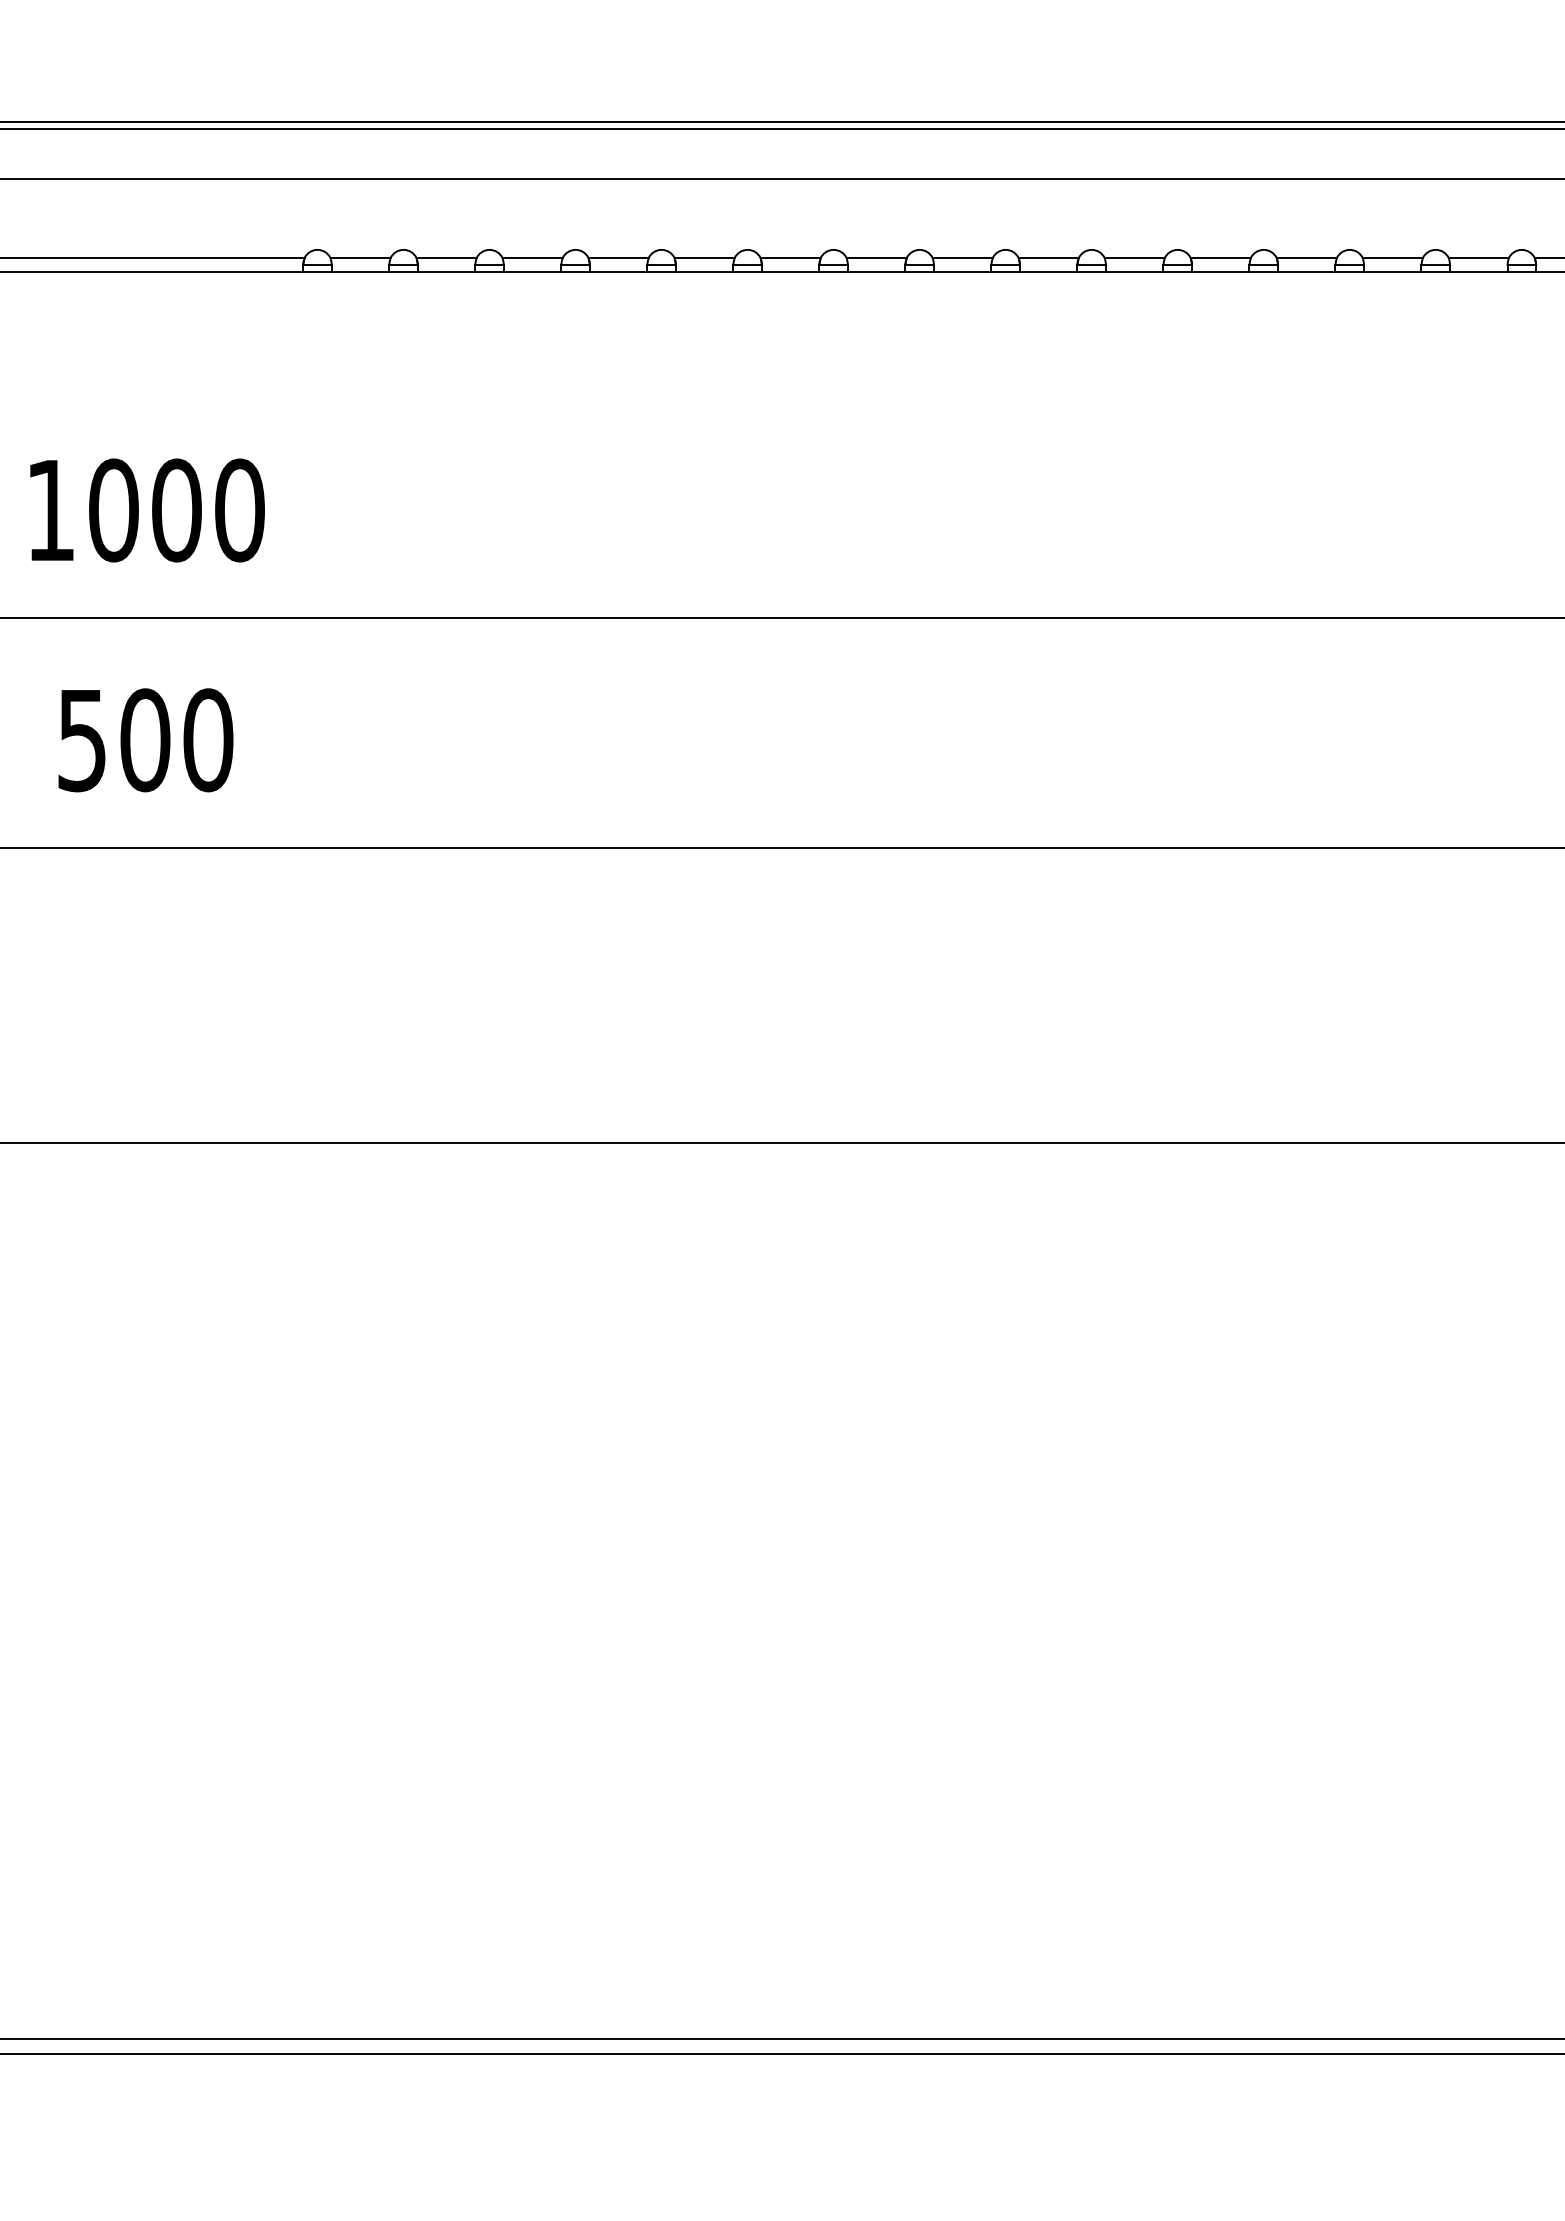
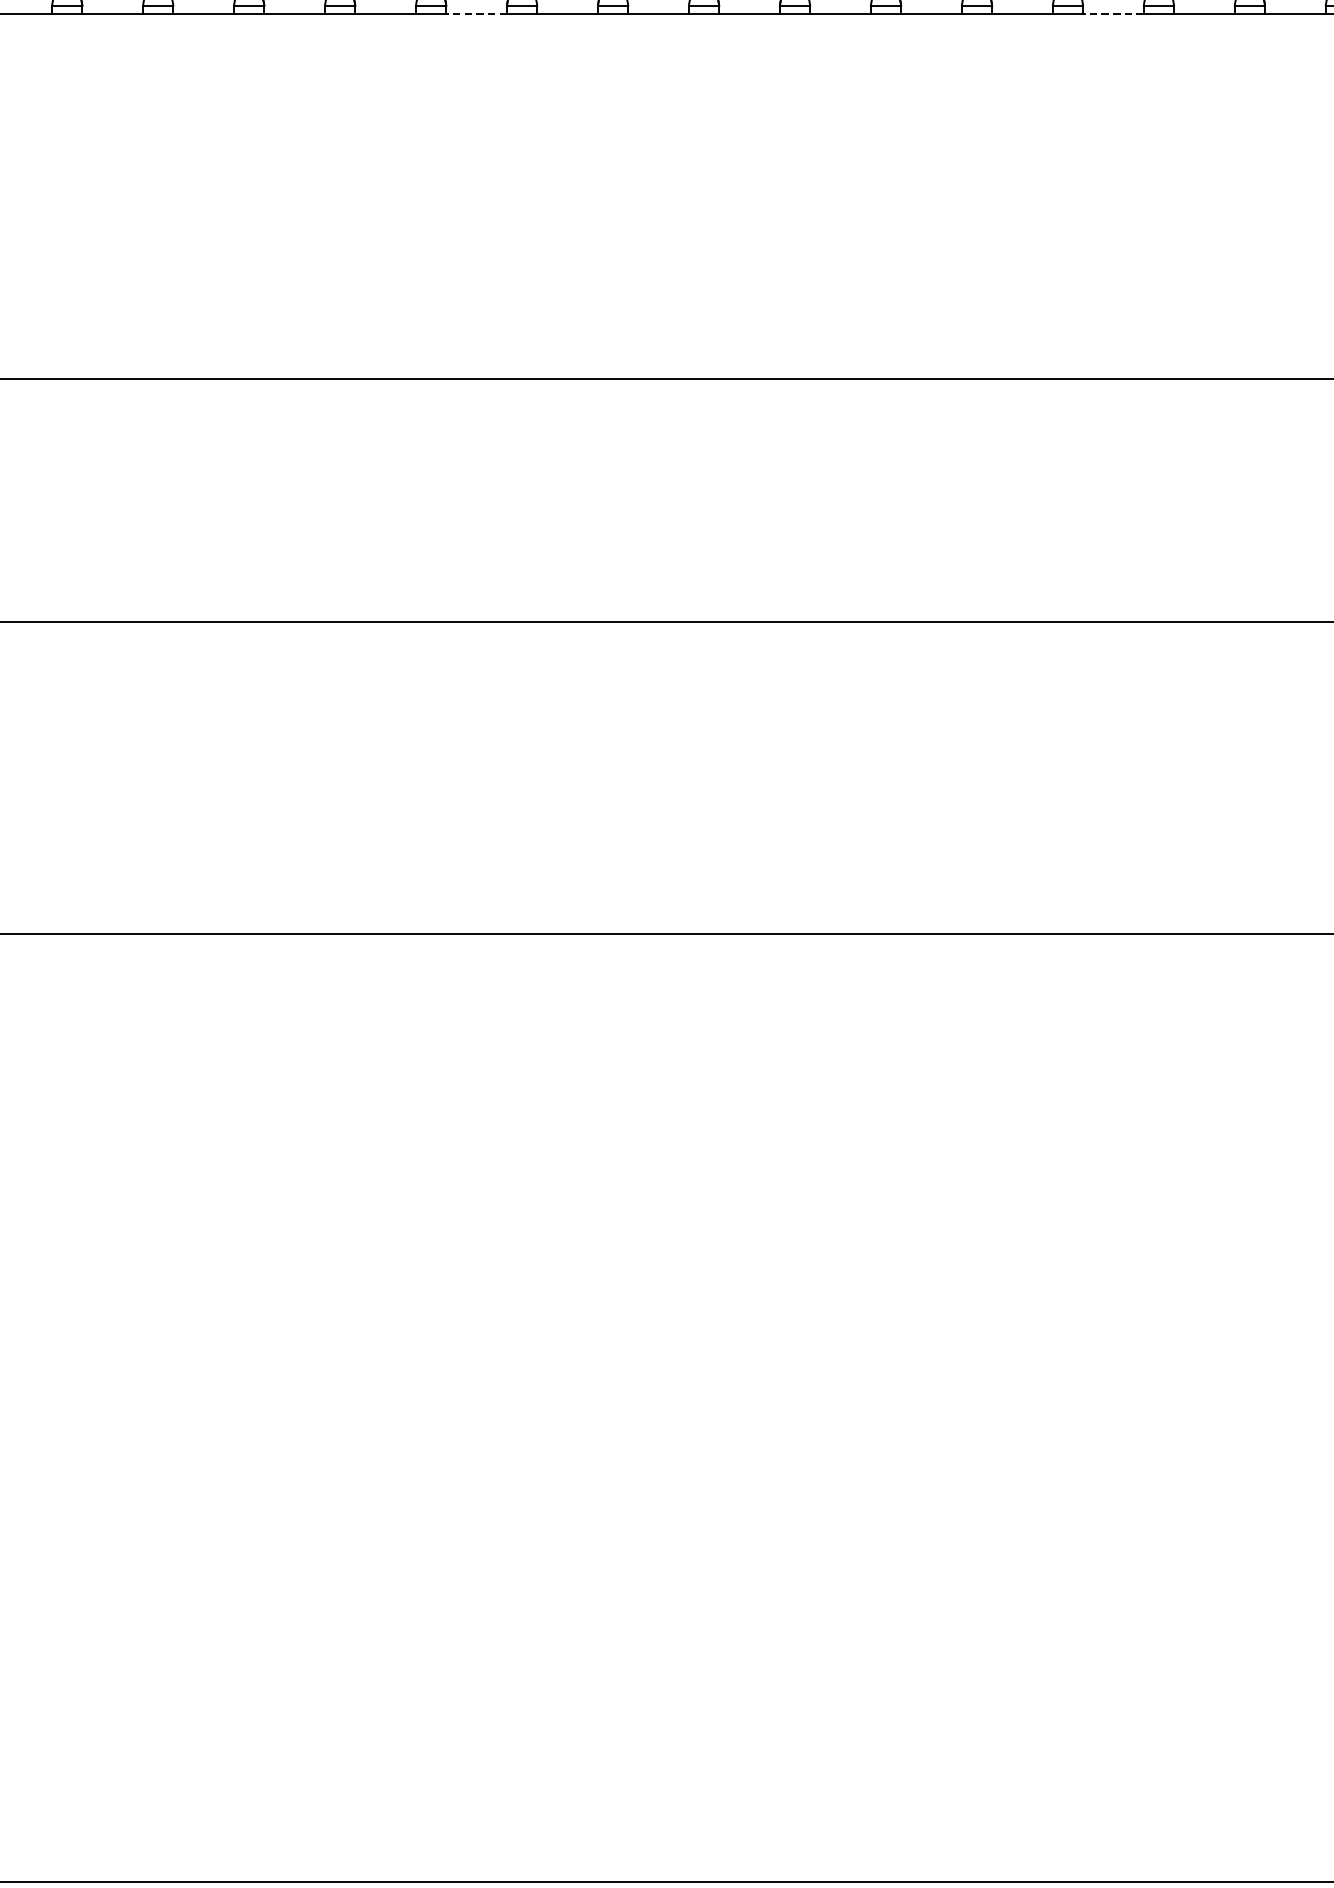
line: (790, 272) -> (476, 13), solid -> dashed
line: (1392, 272) -> (1113, 13), solid -> dashed

